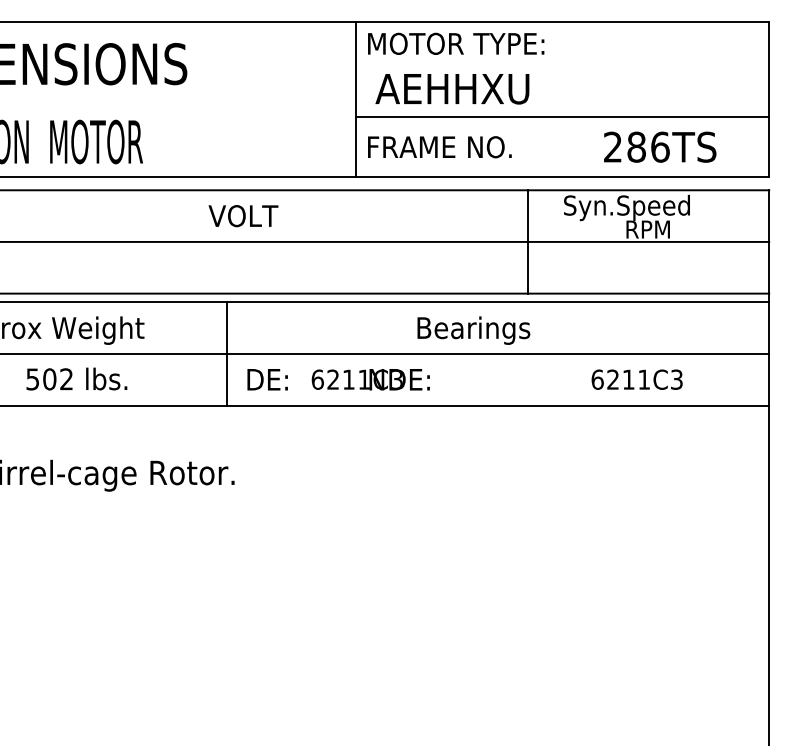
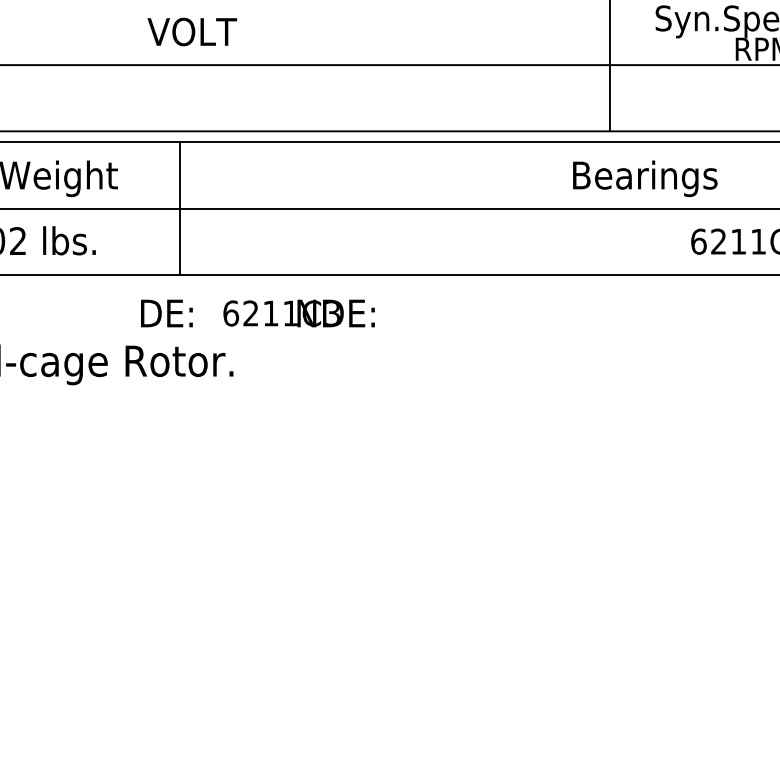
text: (243, 216) -> (192, 32), moved
text: (473, 330) -> (644, 178), moved
line: (226, 353) -> (179, 208), moved
text: (338, 379) -> (257, 313), moved

